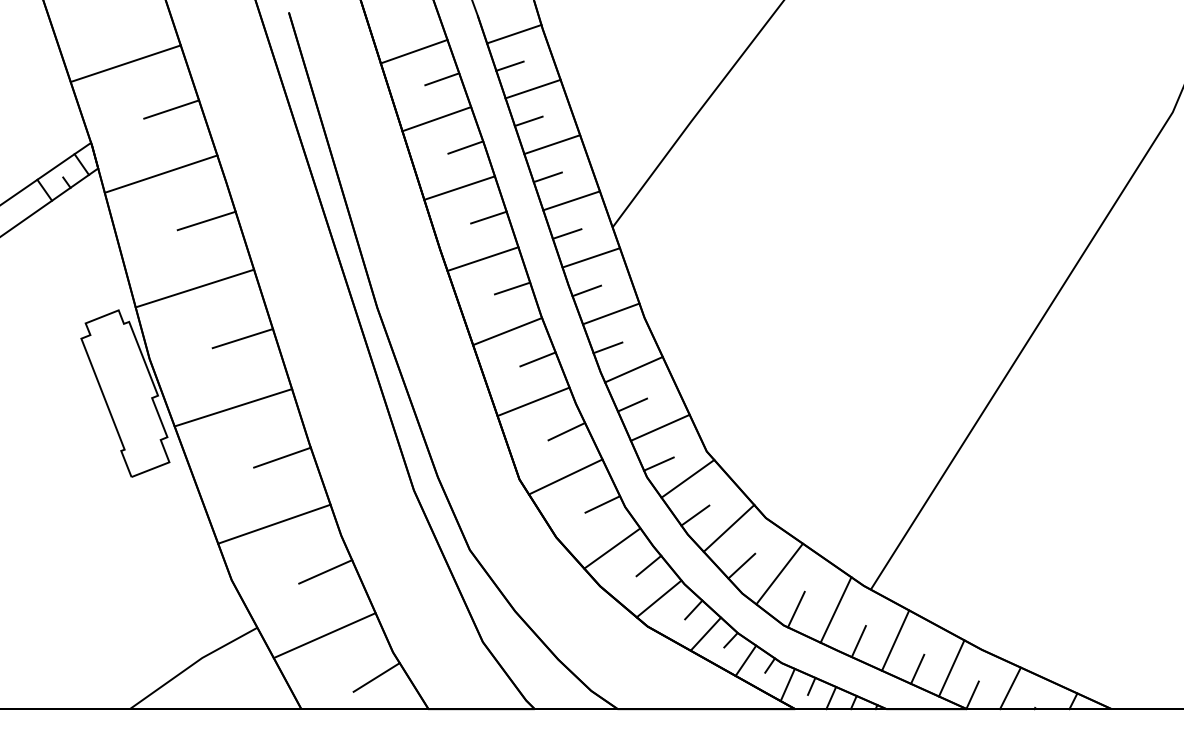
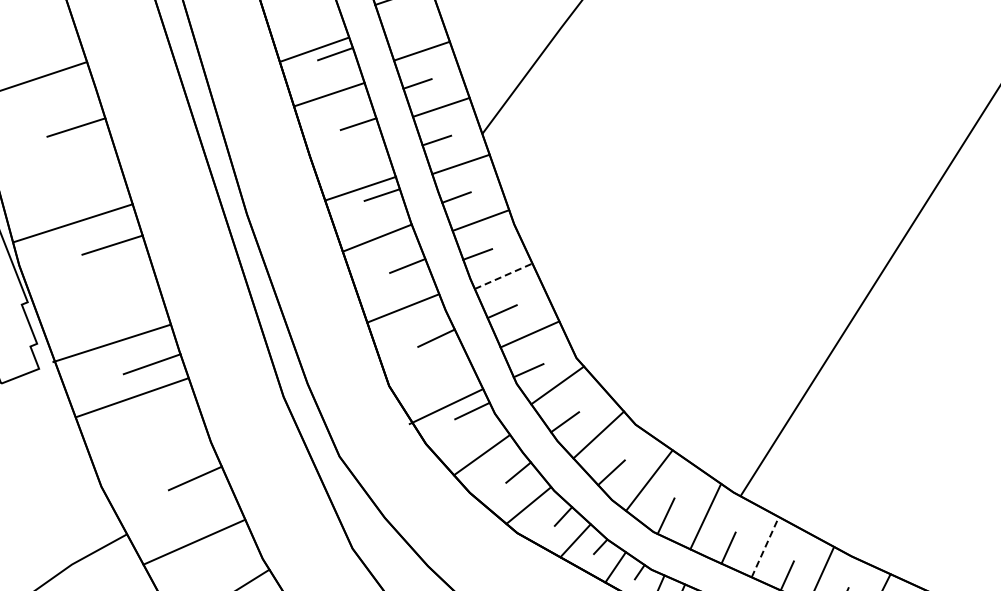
line: (171, 109) -> (41, 16), removed
line: (436, 119) -> (314, 50), moved
line: (528, 121) -> (398, 28), removed
line: (482, 258) -> (360, 188), moved
line: (194, 288) -> (73, 223), moved
line: (633, 369) -> (503, 276), solid -> dashed
line: (233, 407) -> (112, 343), moved
line: (565, 476) -> (446, 406), moved
line: (274, 523) -> (132, 397), moved
line: (895, 640) -> (765, 547), solid -> dashed

